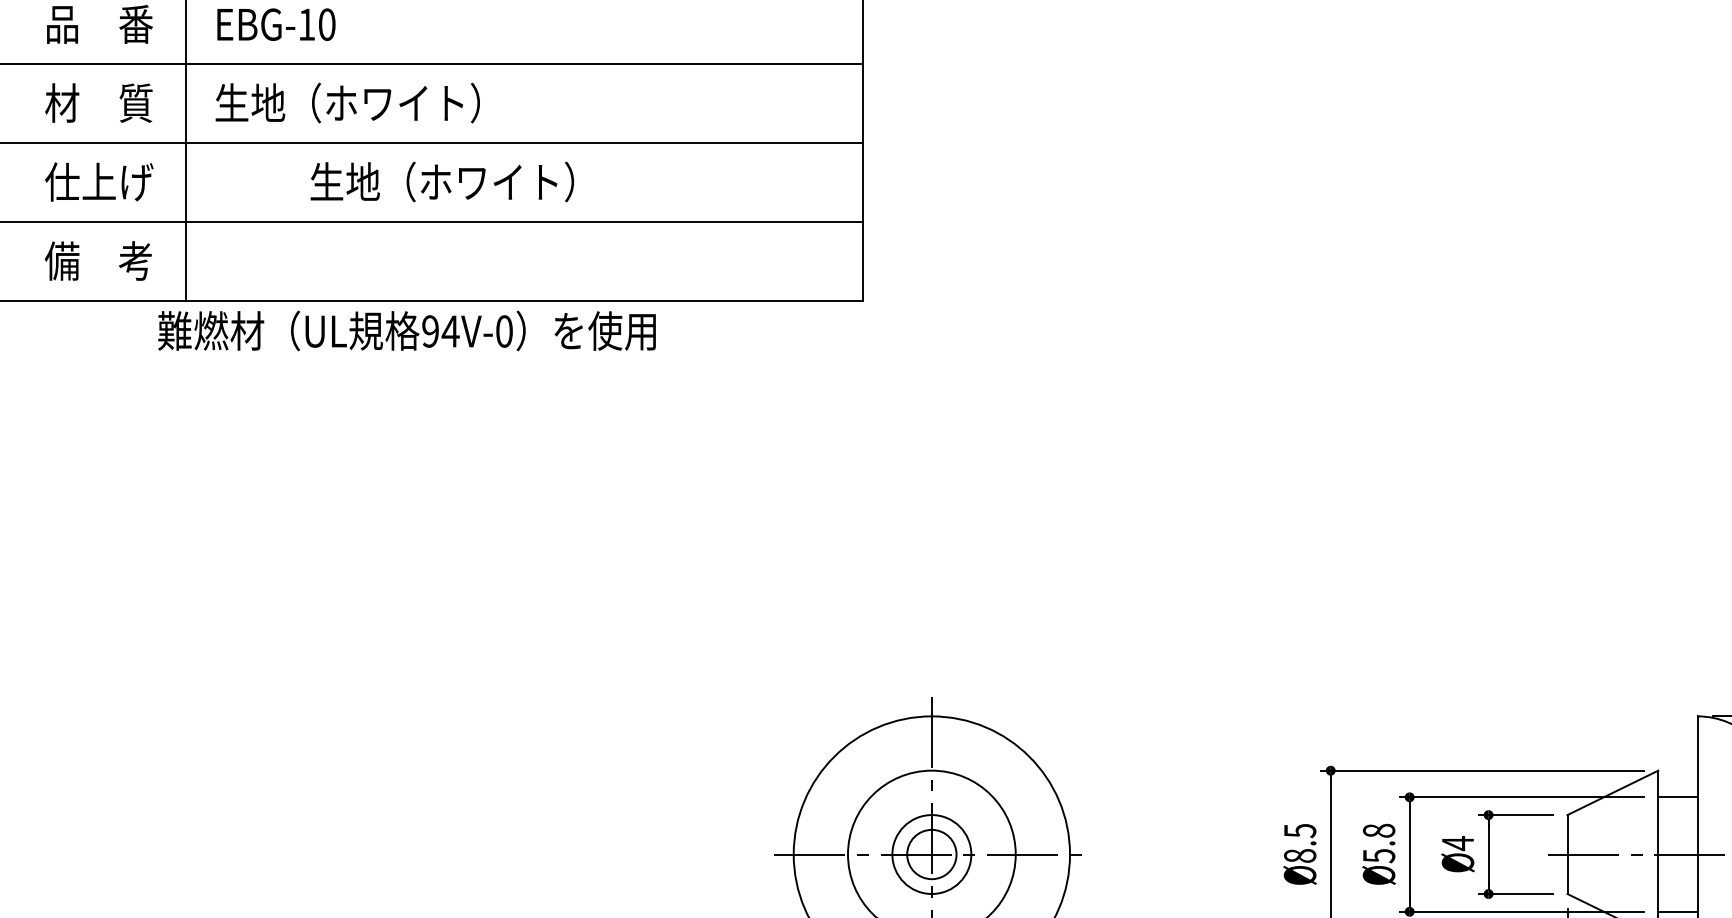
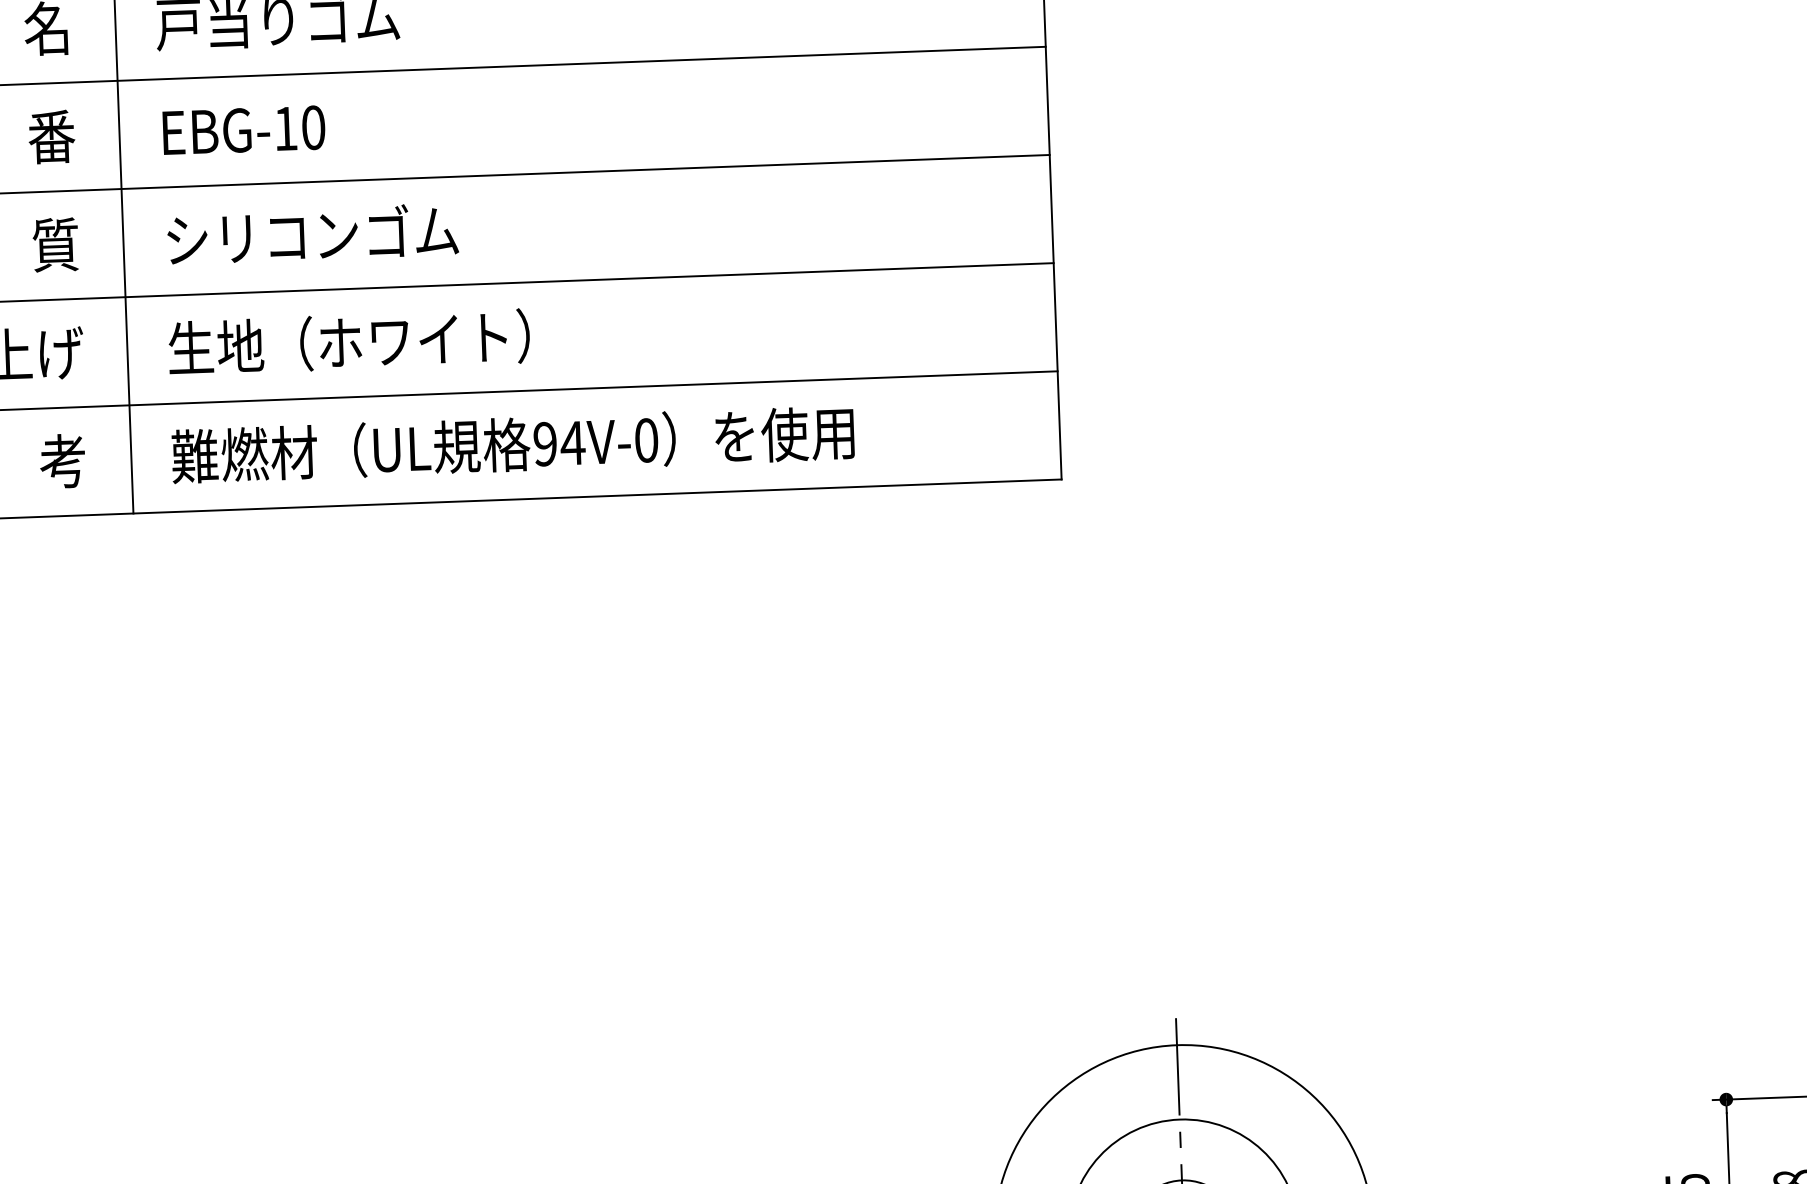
text: (347, 102) -> (345, 233), 生地（ホワイト） -> シリコンゴム
text: (442, 181) -> (349, 341), moved
text: (406, 330) -> (512, 444), moved

